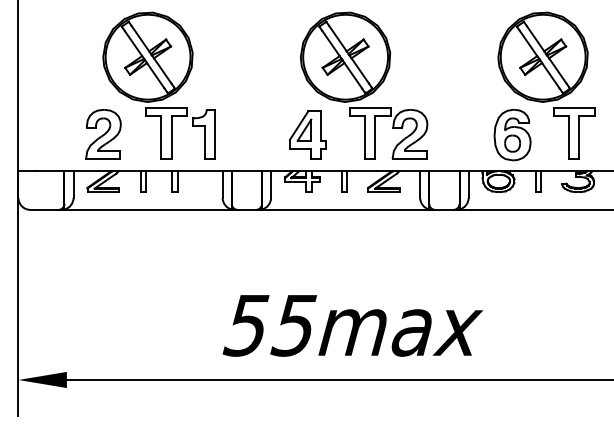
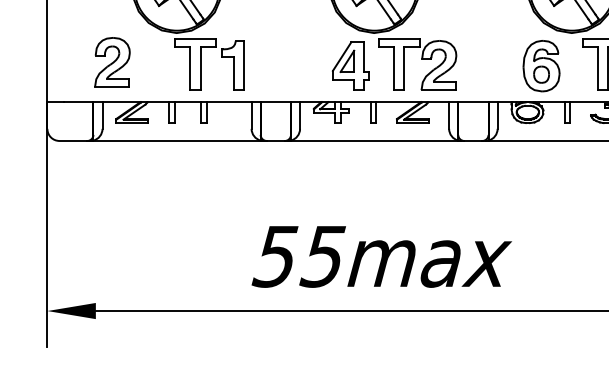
part: (103, 134) -> (112, 62), moved
part: (307, 134) -> (350, 65), moved

